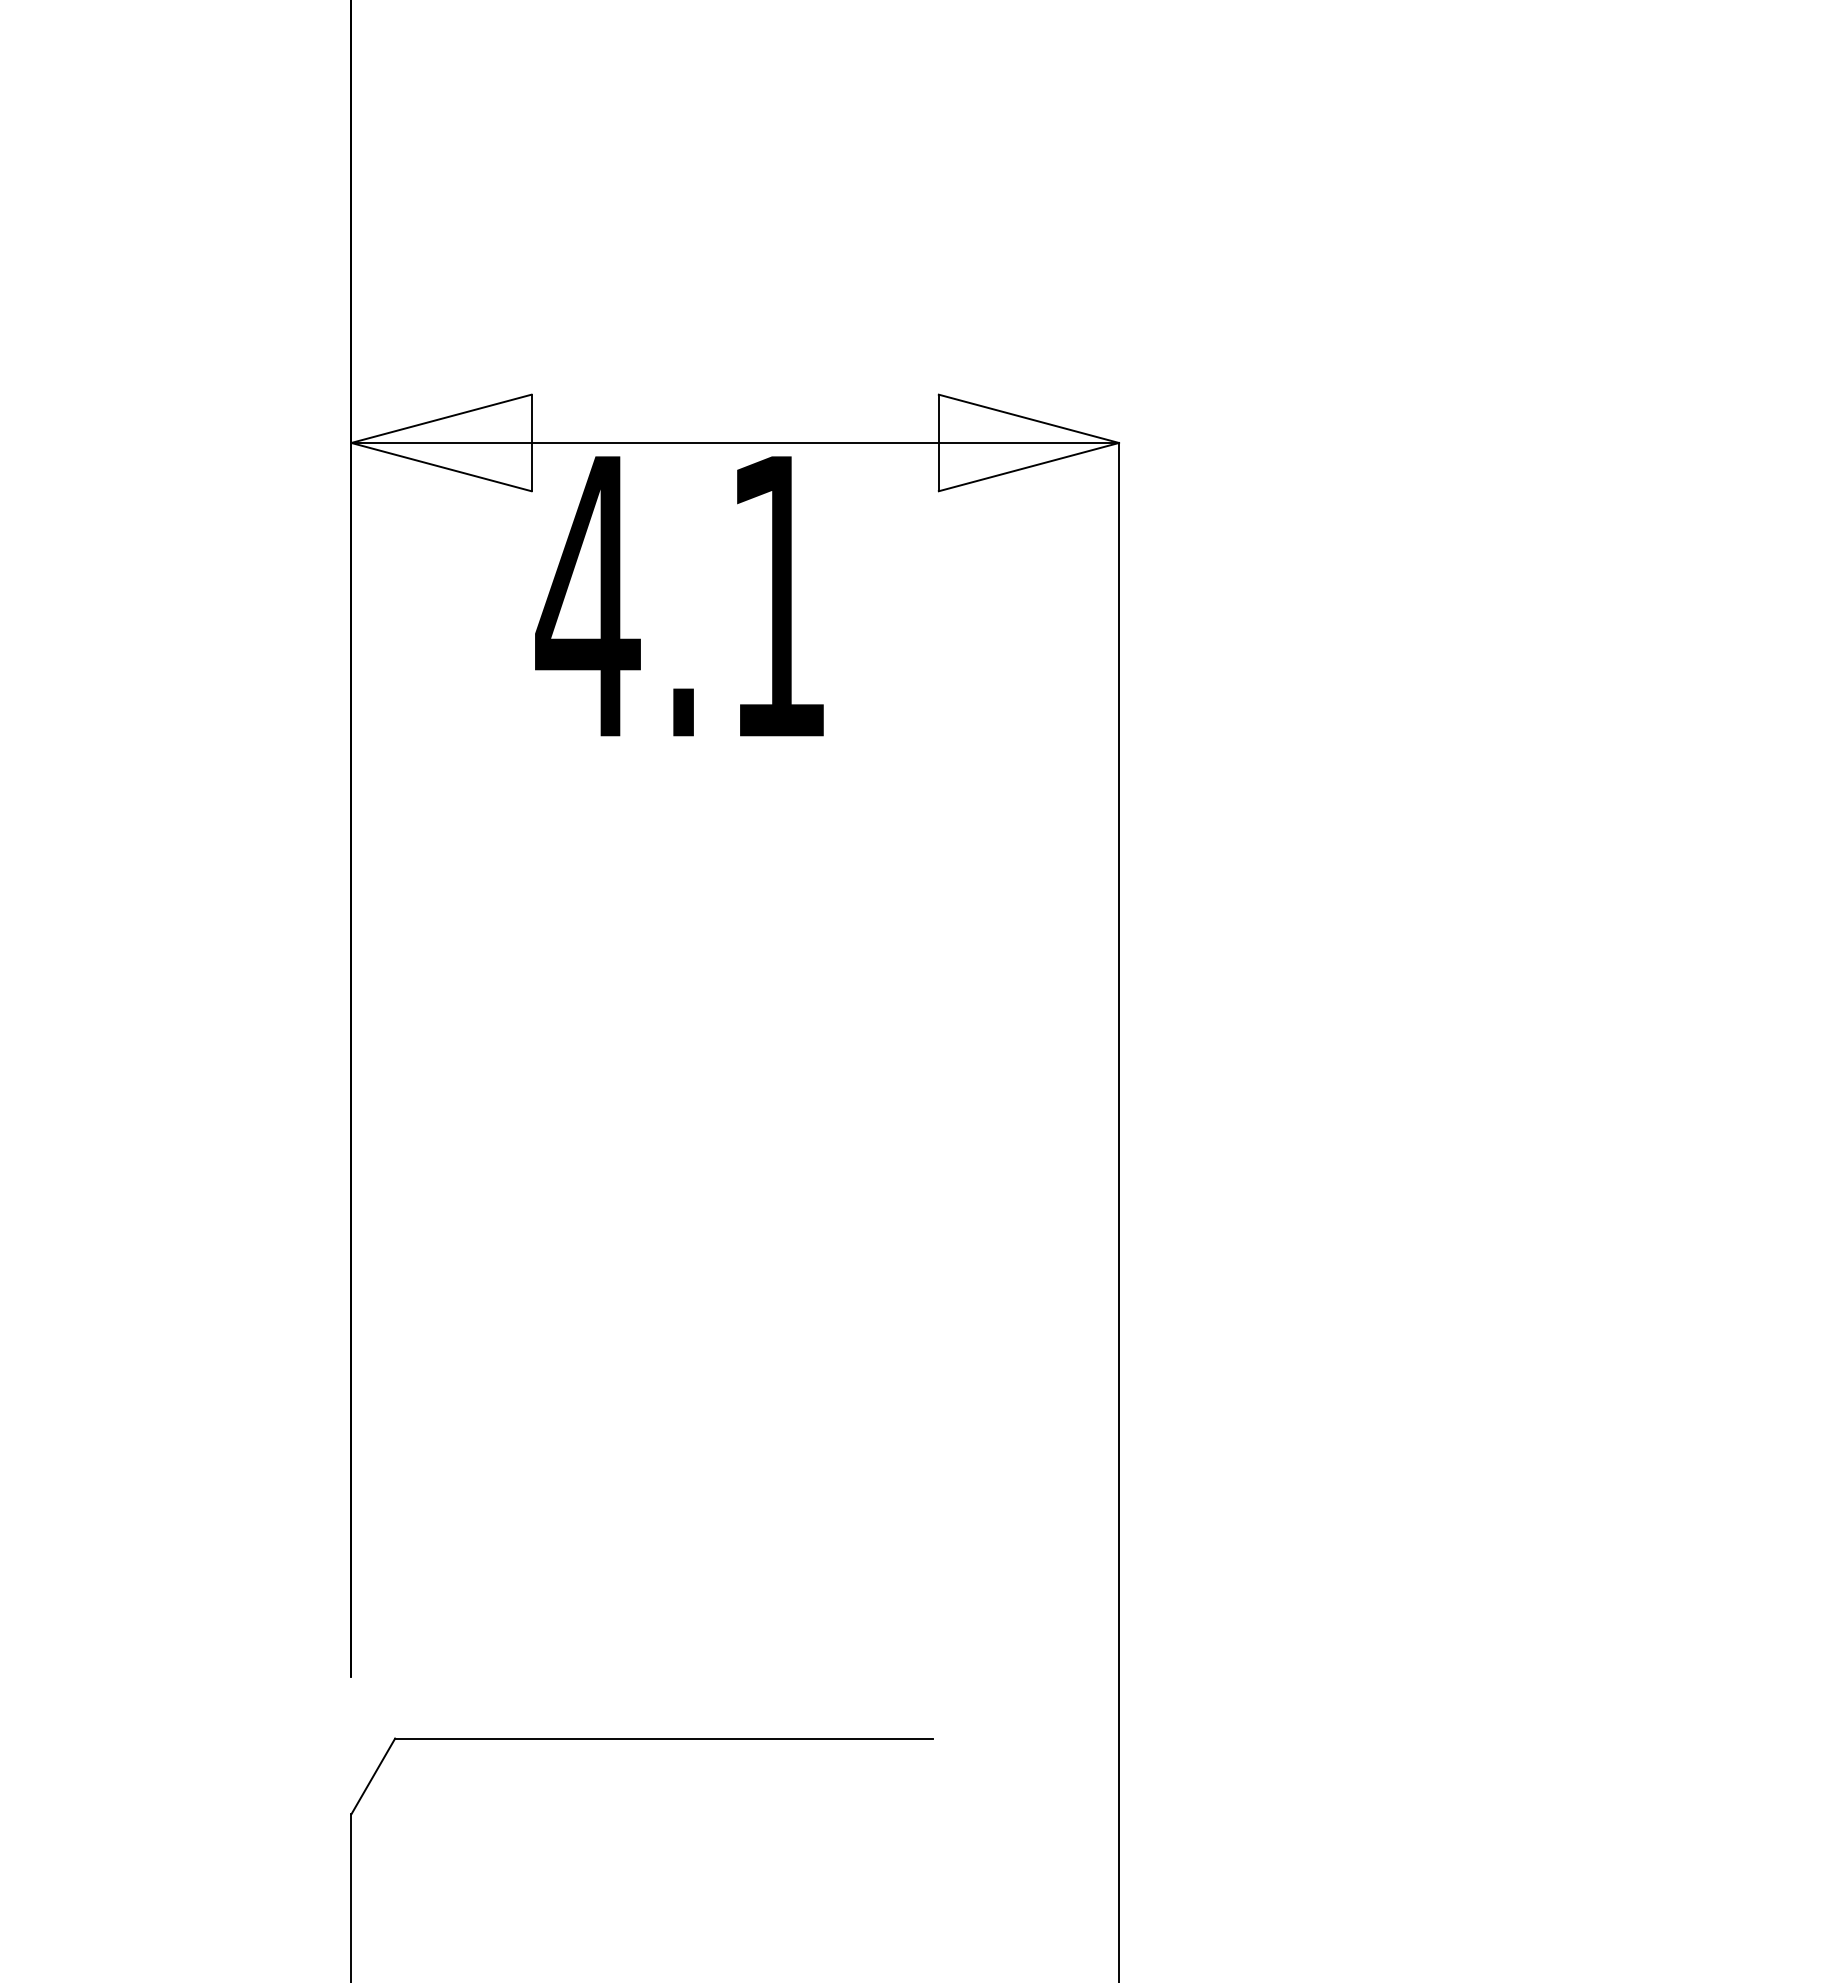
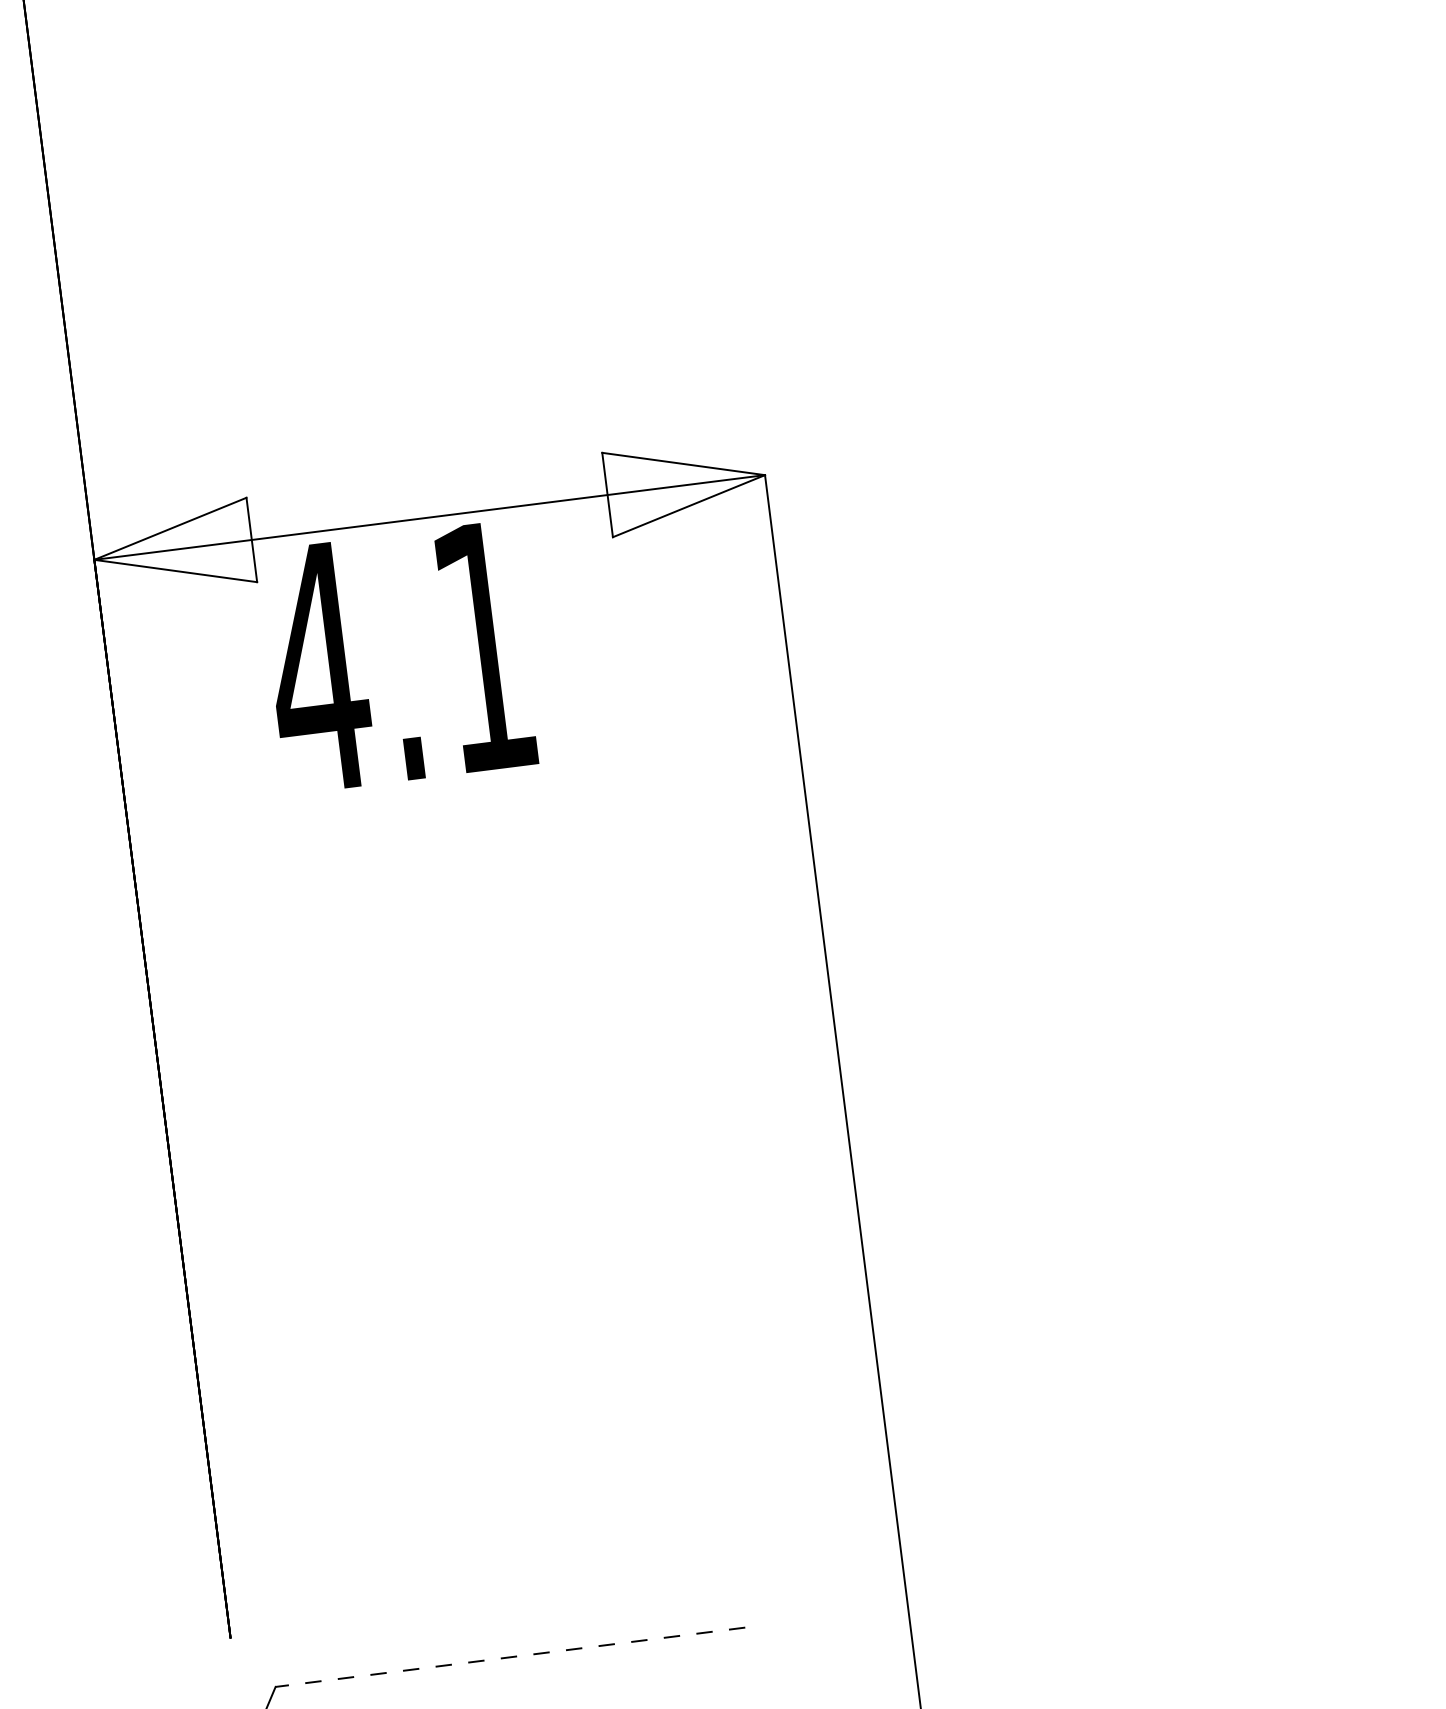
line: (663, 1738) -> (510, 1657), solid -> dashed

